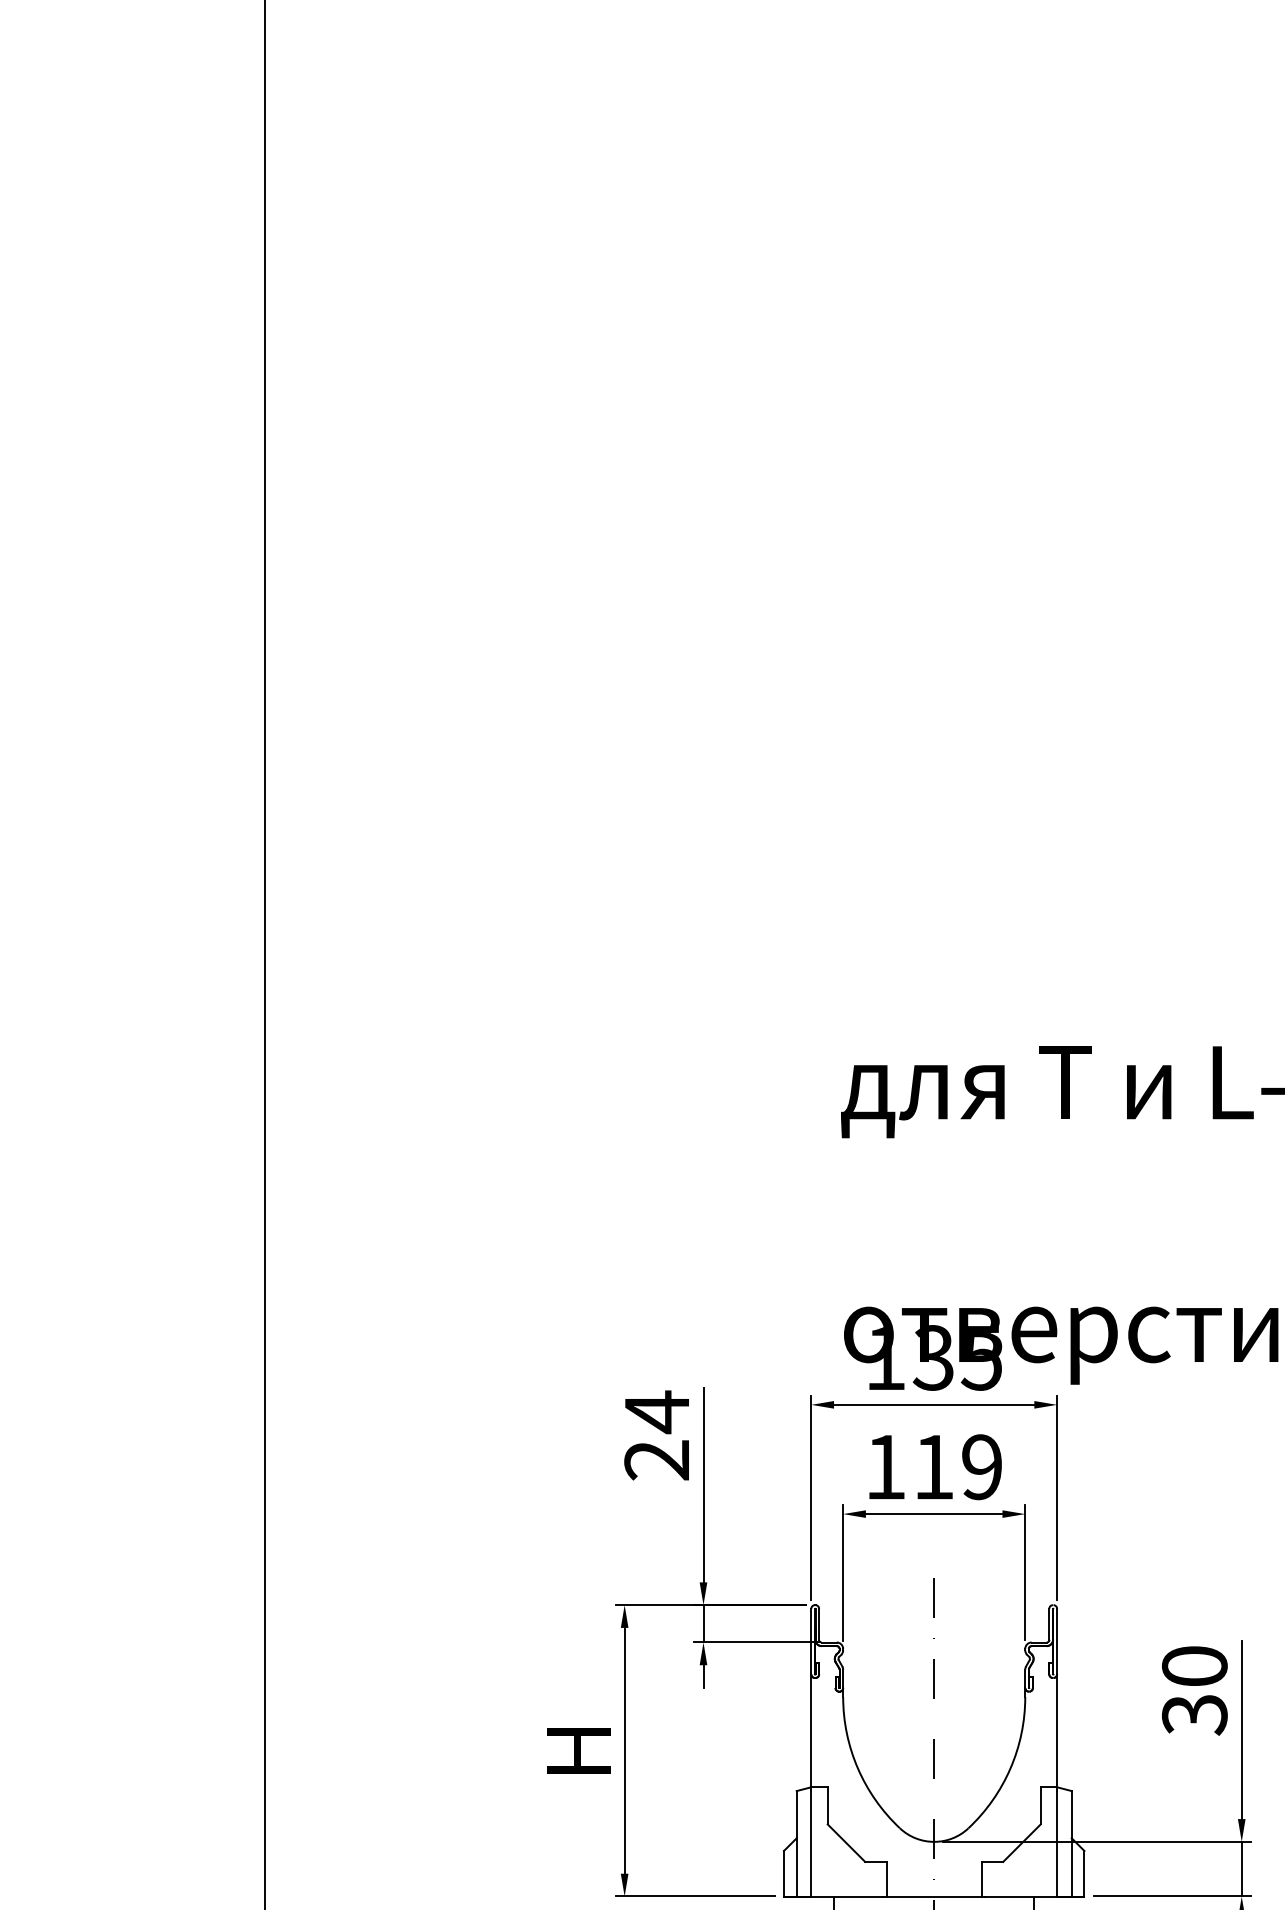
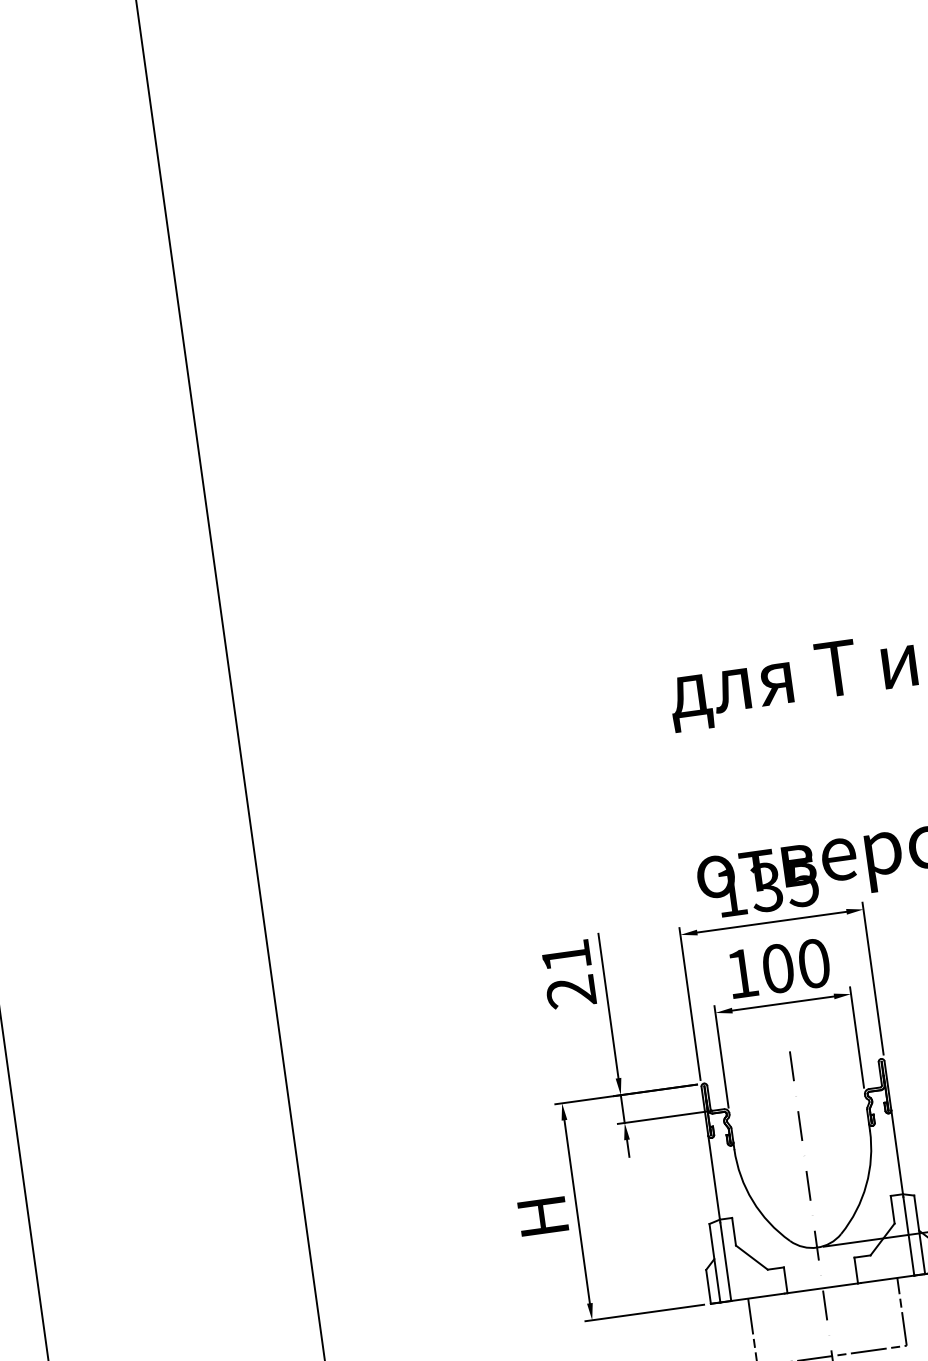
text: (656, 1412) -> (565, 956), 24 -> 21
text: (958, 1467) -> (796, 966), 119 -> 100

